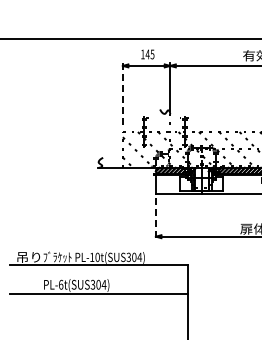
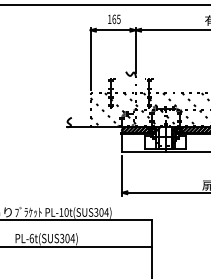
text: (147, 54) -> (114, 19), 145 -> 165
line: (122, 96) -> (90, 59), dashed -> solid
line: (155, 218) -> (121, 175), dashed -> solid

